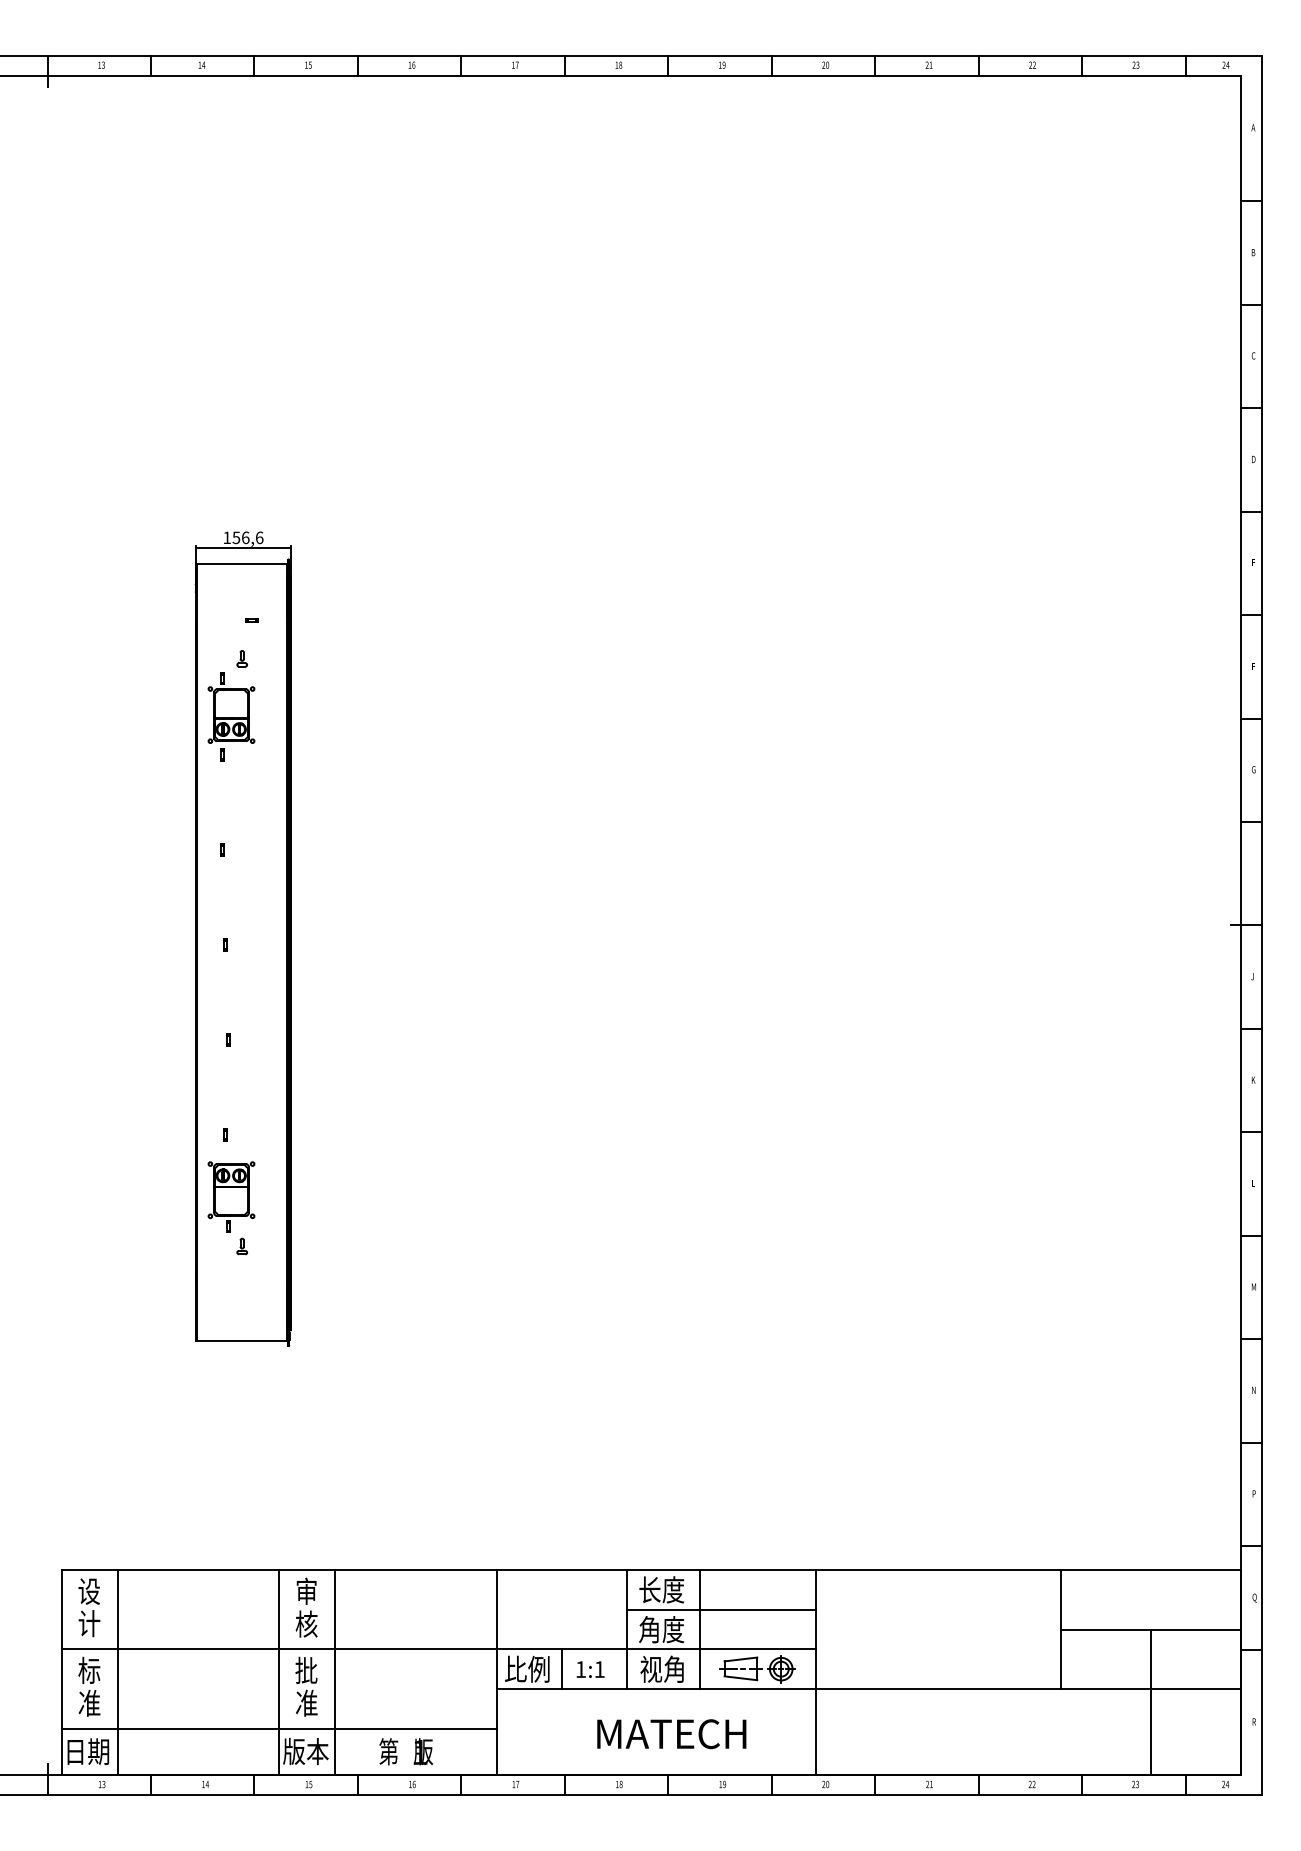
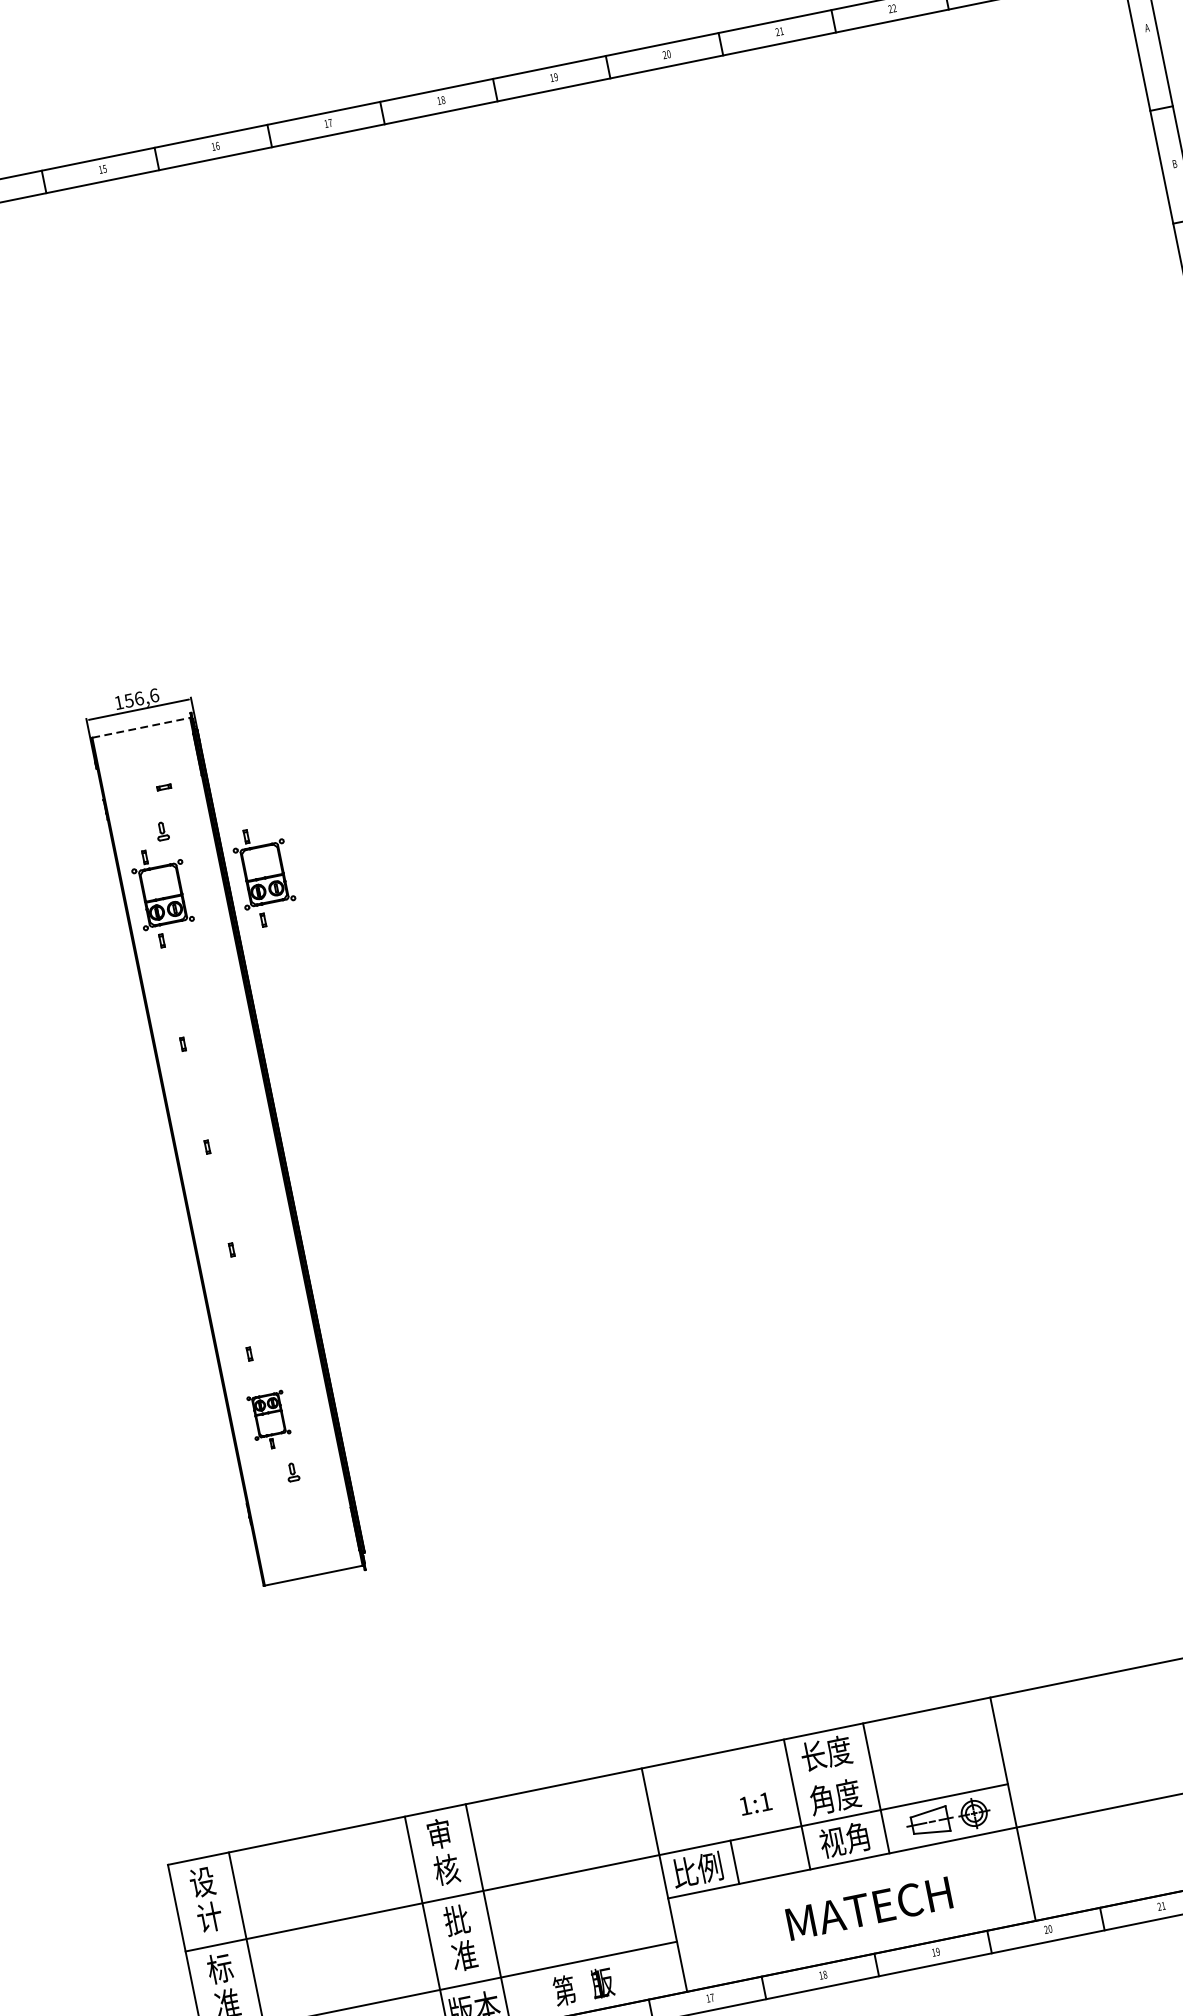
line: (242, 563) -> (141, 727), solid -> dashed
part: (324, 716) -> (264, 875), added
part: (231, 1196) -> (269, 1420), size x0.7
line: (721, 1609) -> (895, 1761), removed
text: (590, 1669) -> (755, 1803), moved

